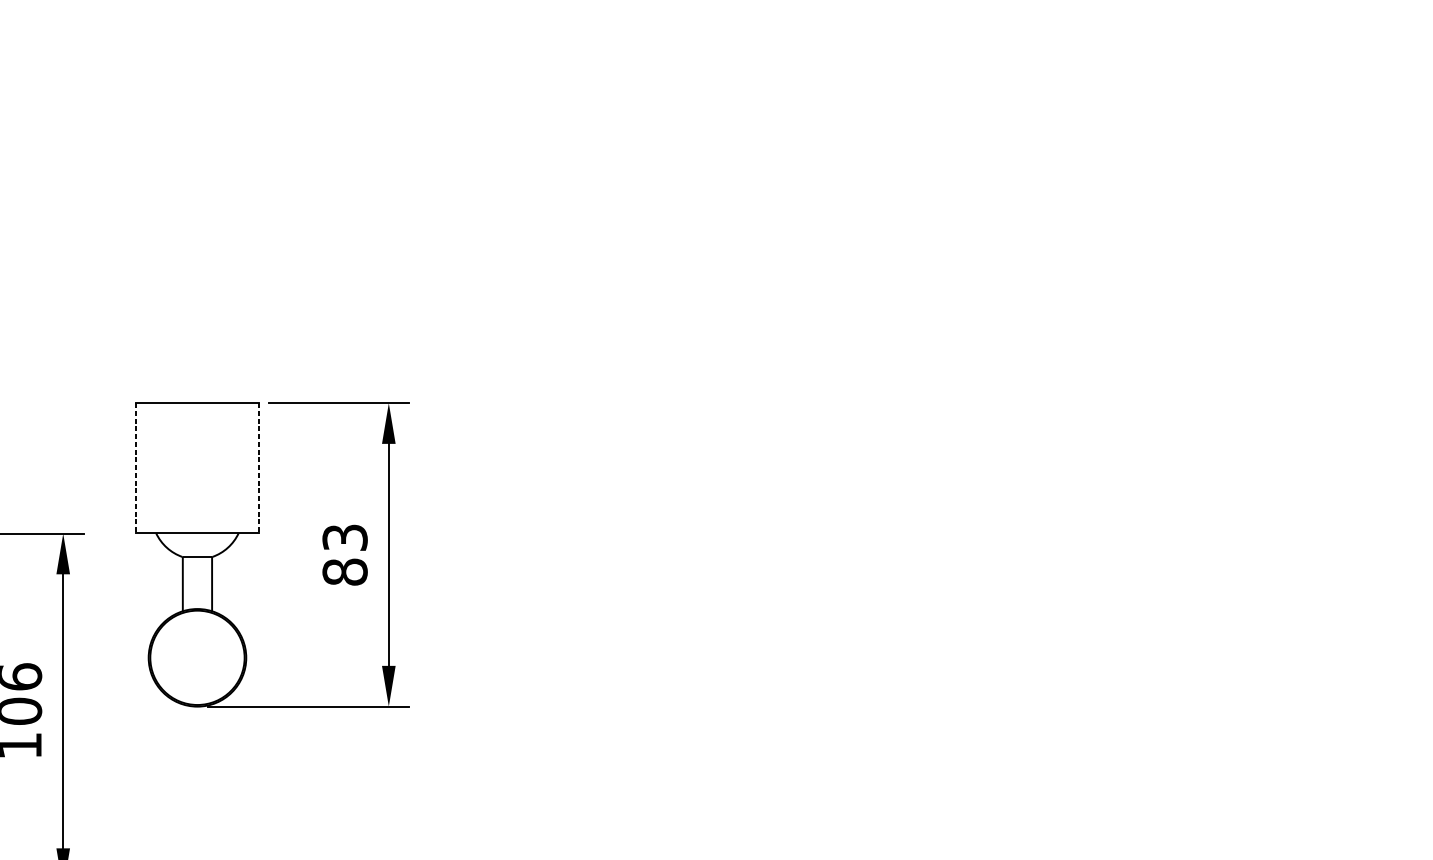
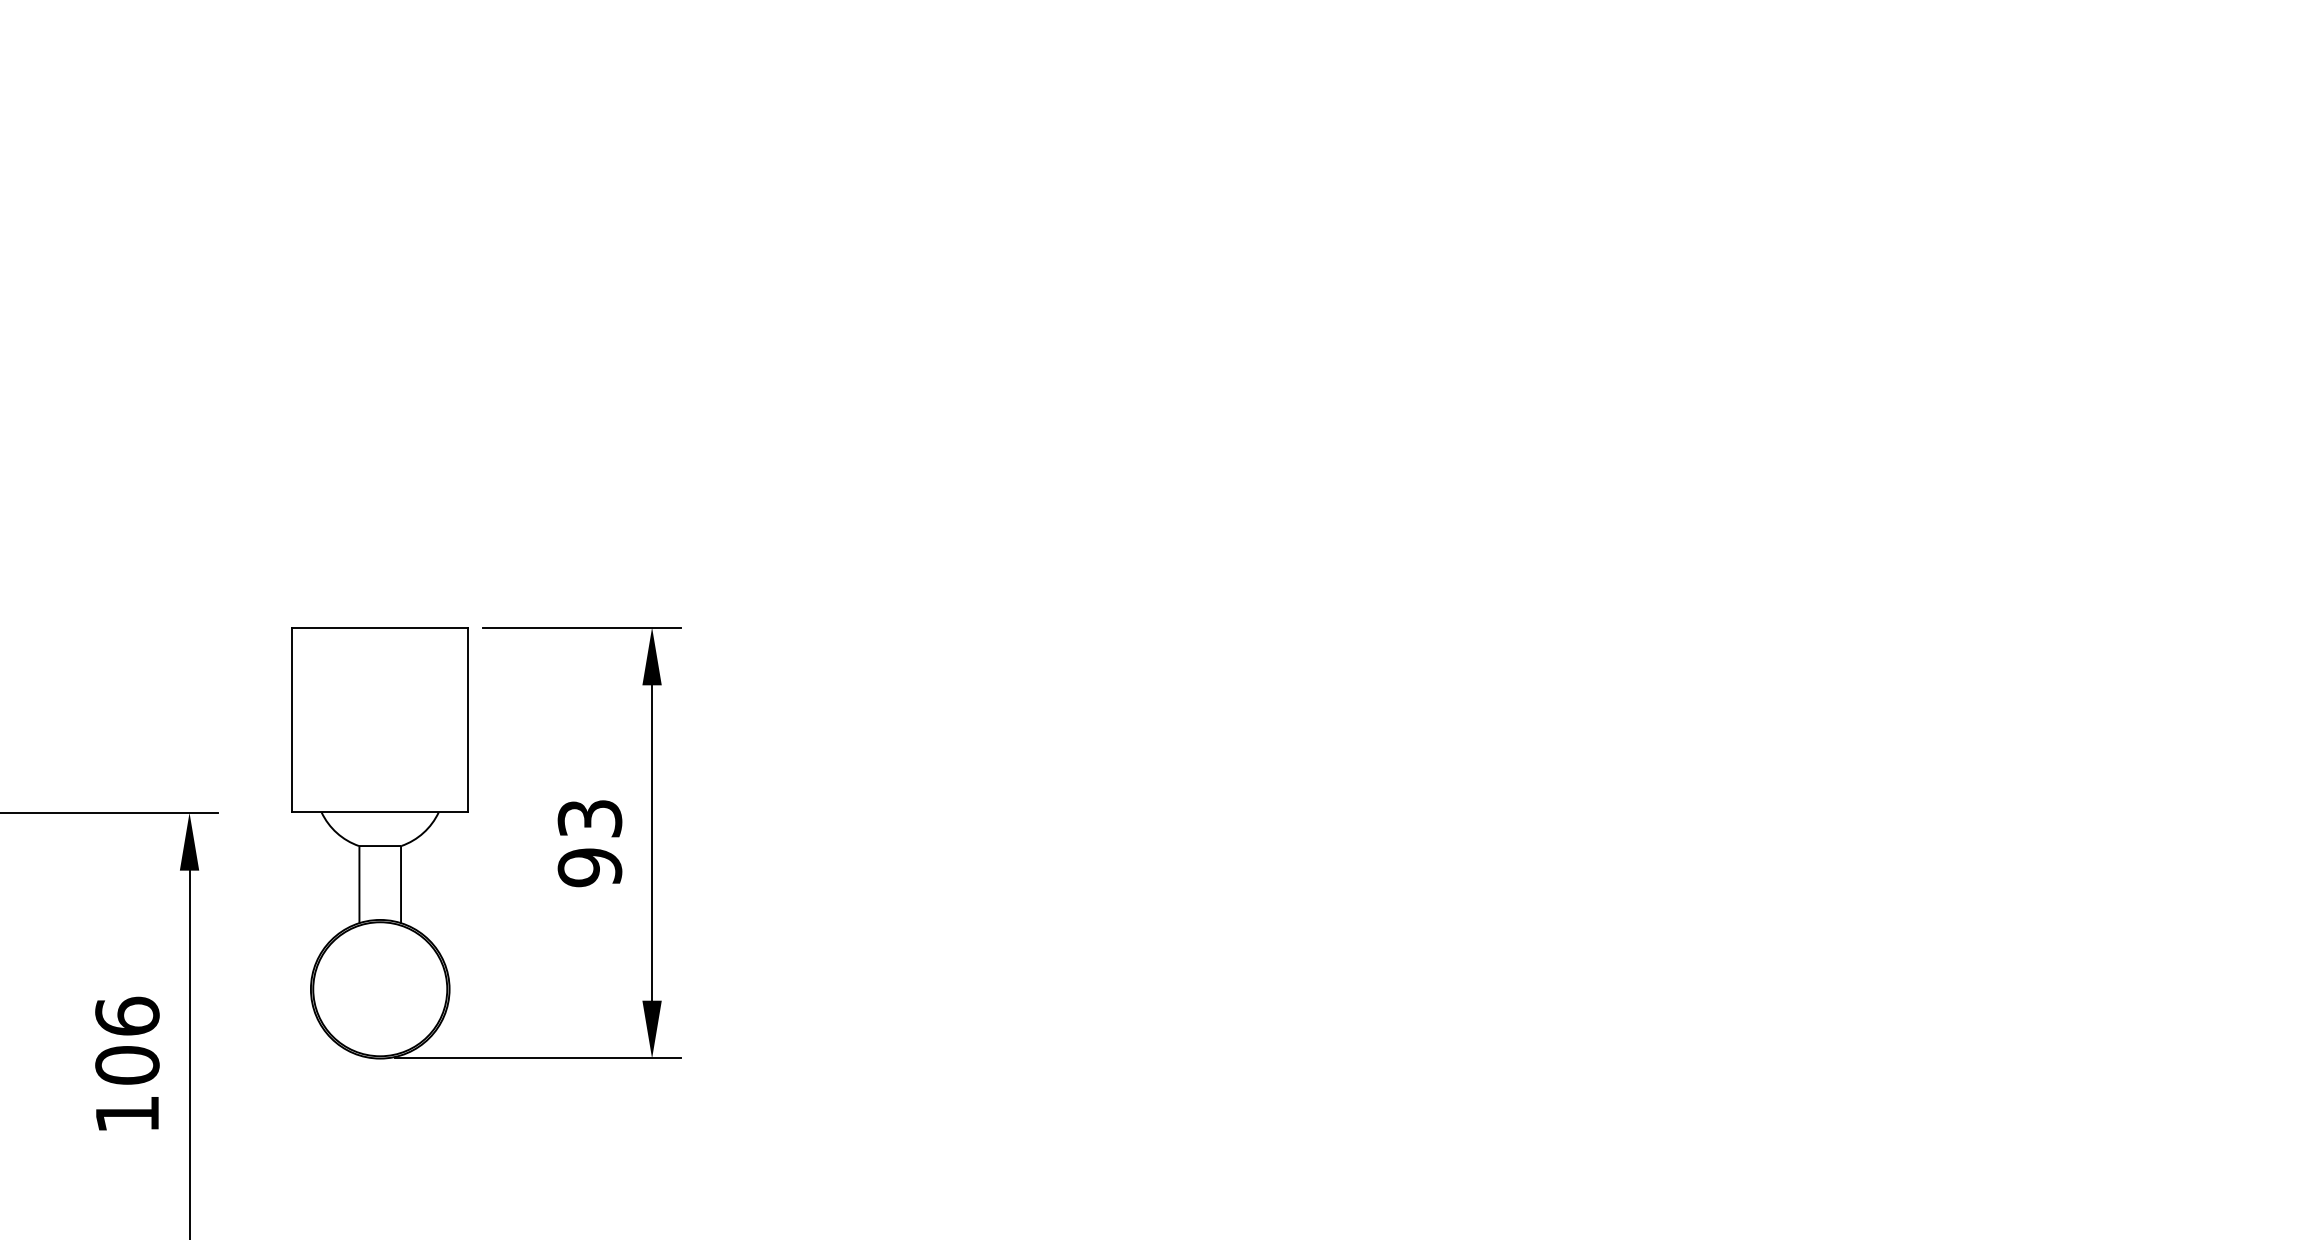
line: (135, 468) -> (292, 720), dashed -> solid
line: (259, 468) -> (468, 720), dashed -> solid
text: (344, 572) -> (589, 867), 83 -> 93

